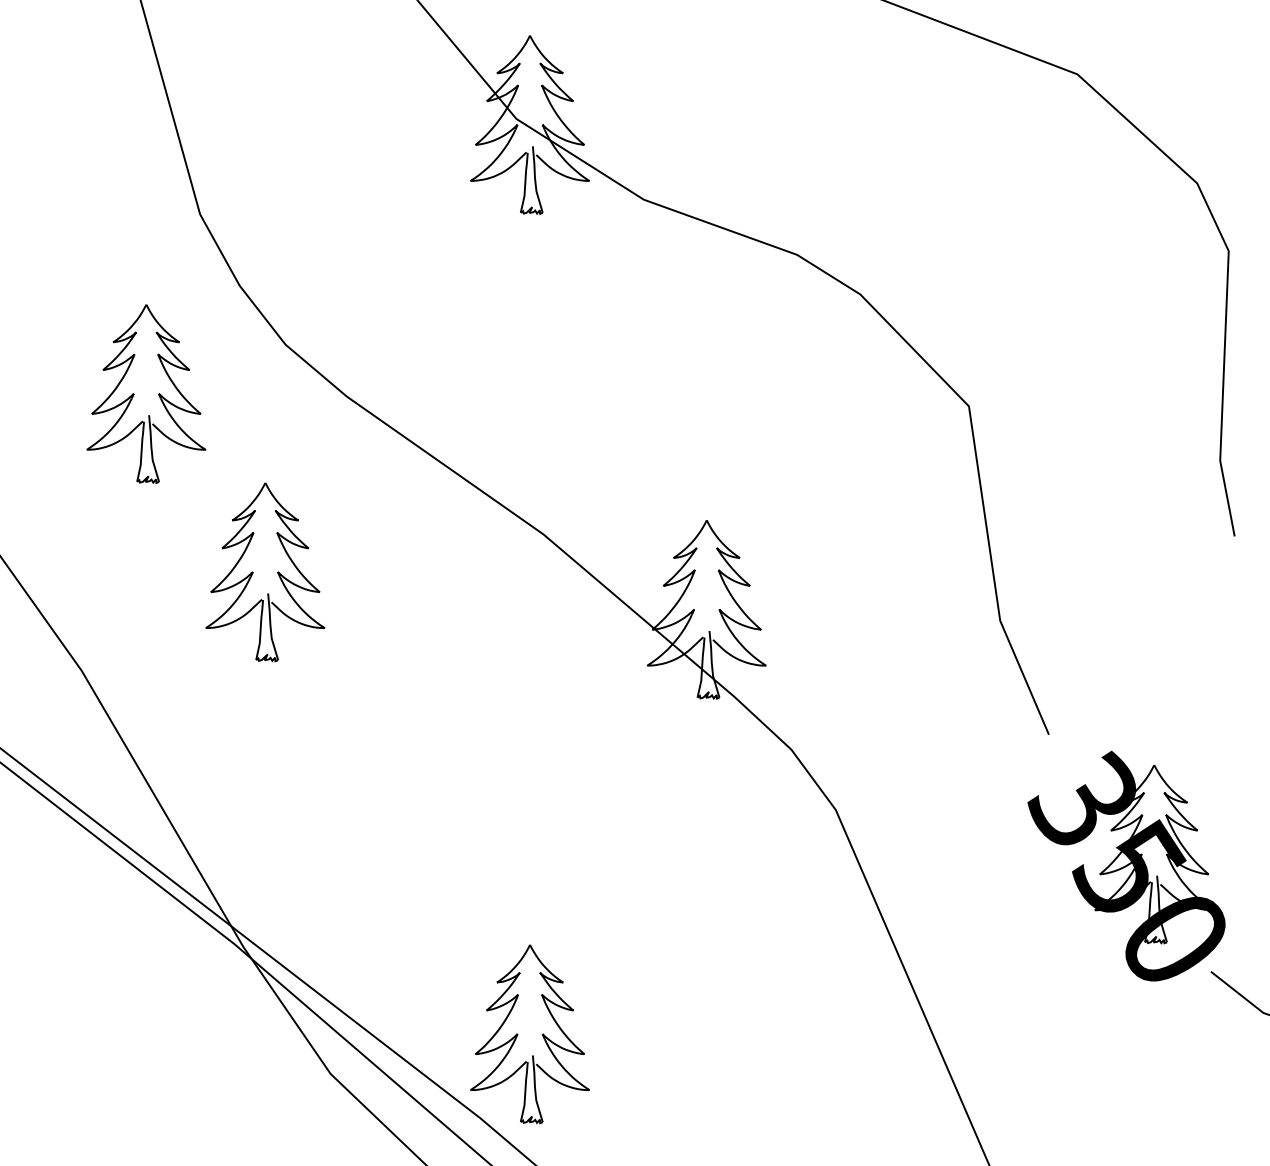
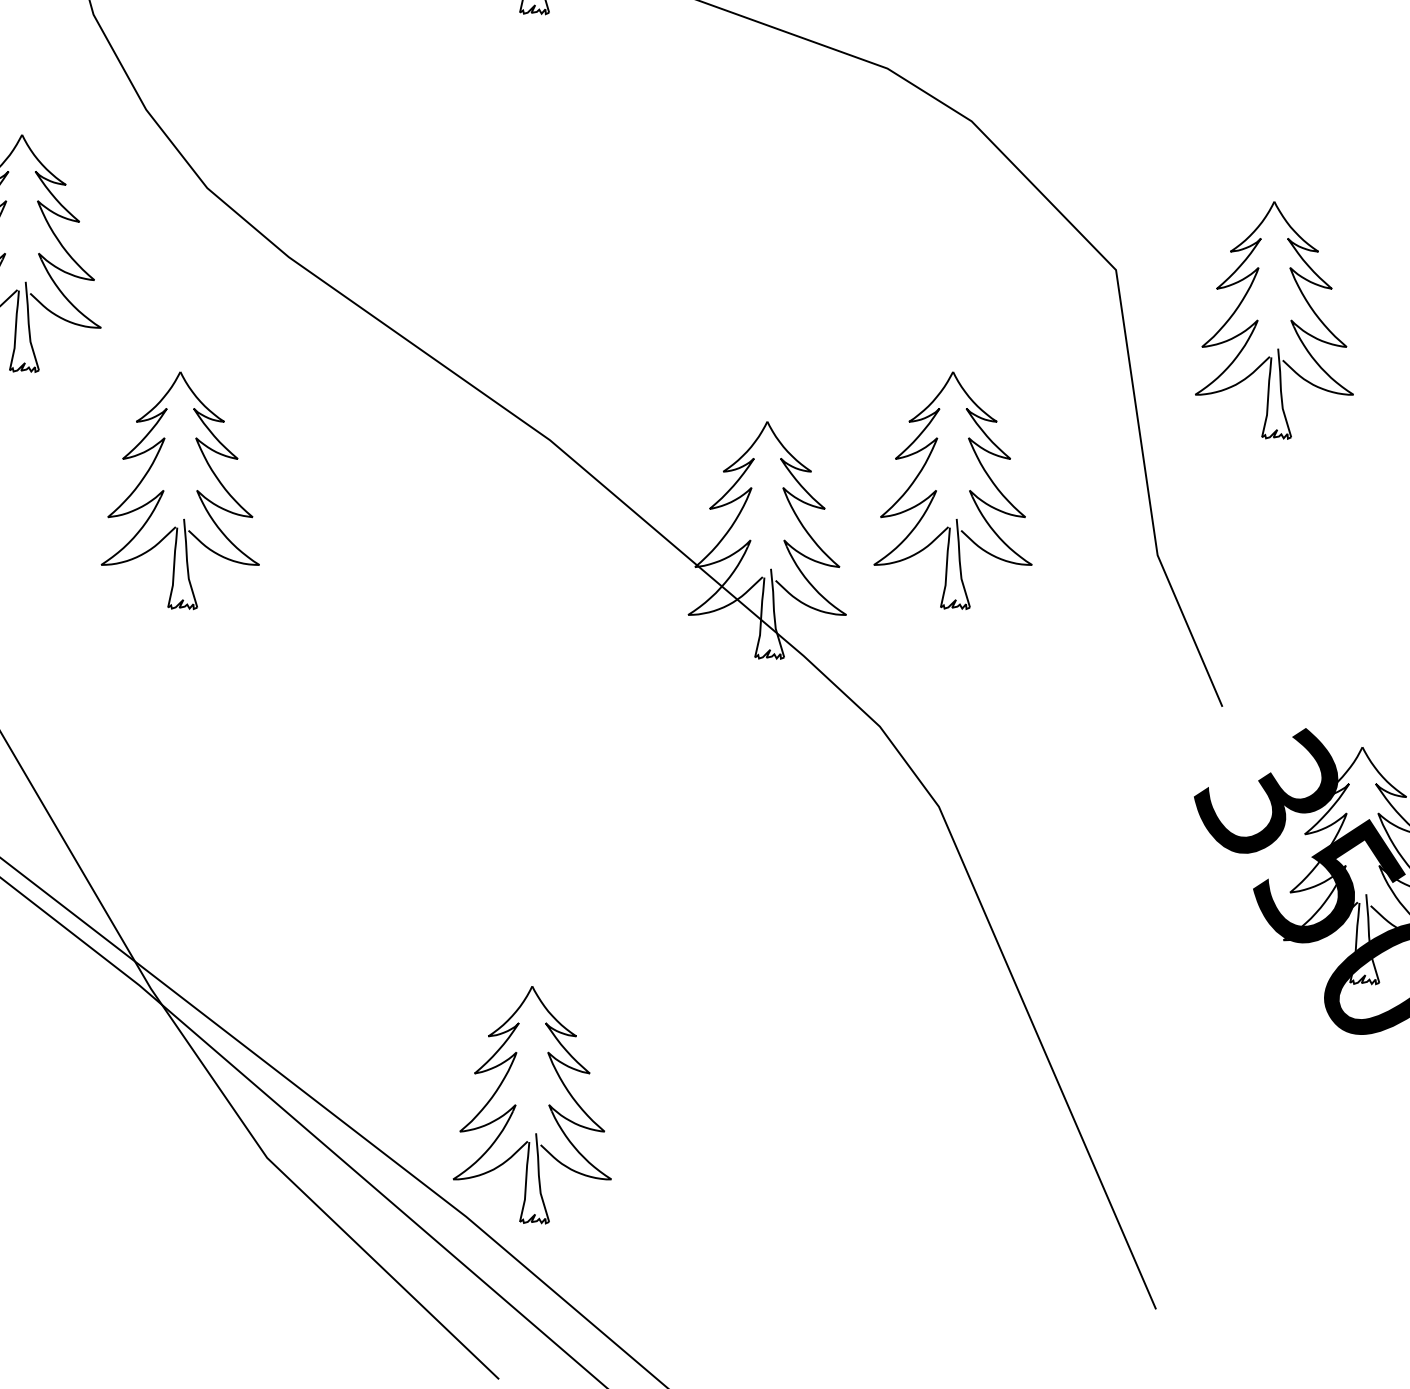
part: (1076, 444) -> (1259, 320), added
part: (834, 572) -> (937, 491), added

